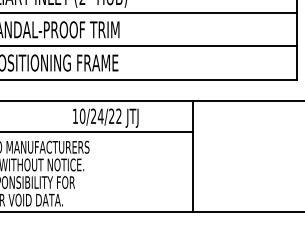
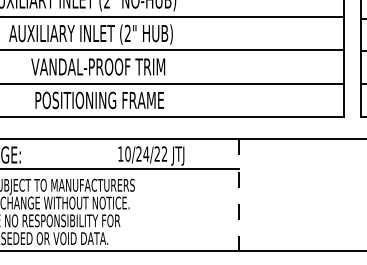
line: (193, 156) -> (239, 194), solid -> dashed

